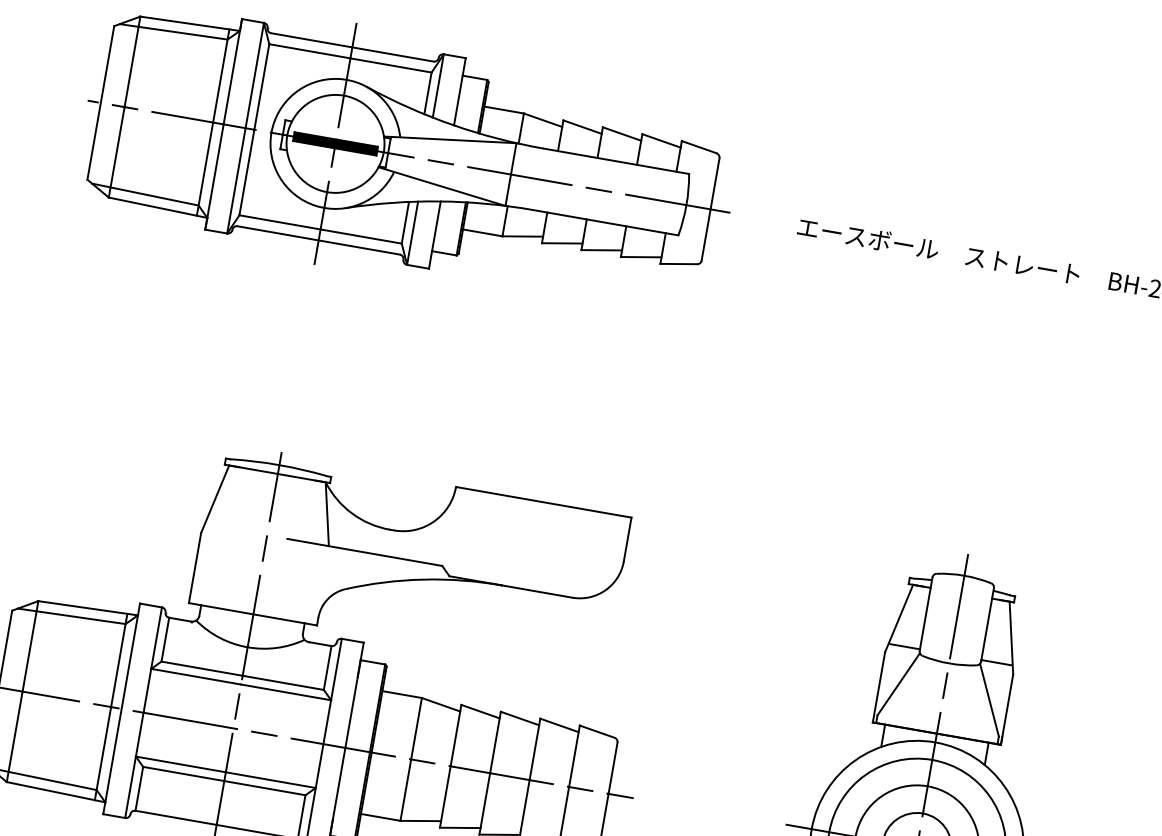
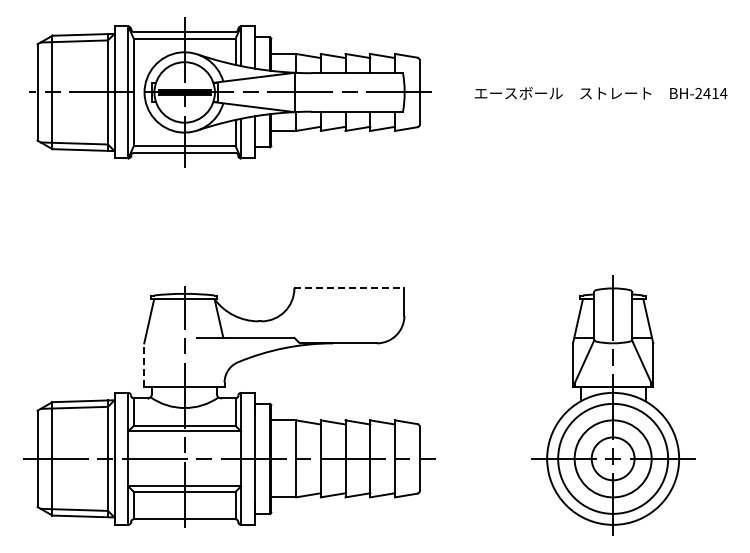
line: (543, 502) -> (349, 288), solid -> dashed
line: (195, 566) -> (144, 364), solid -> dashed

